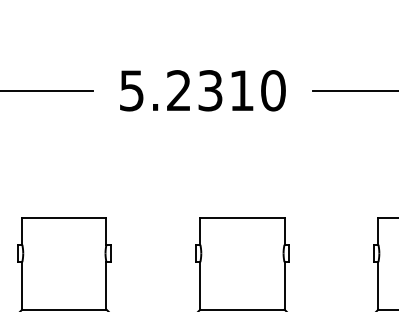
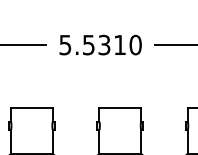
text: (178, 89) -> (88, 44), 5.2310 -> 5.5310

